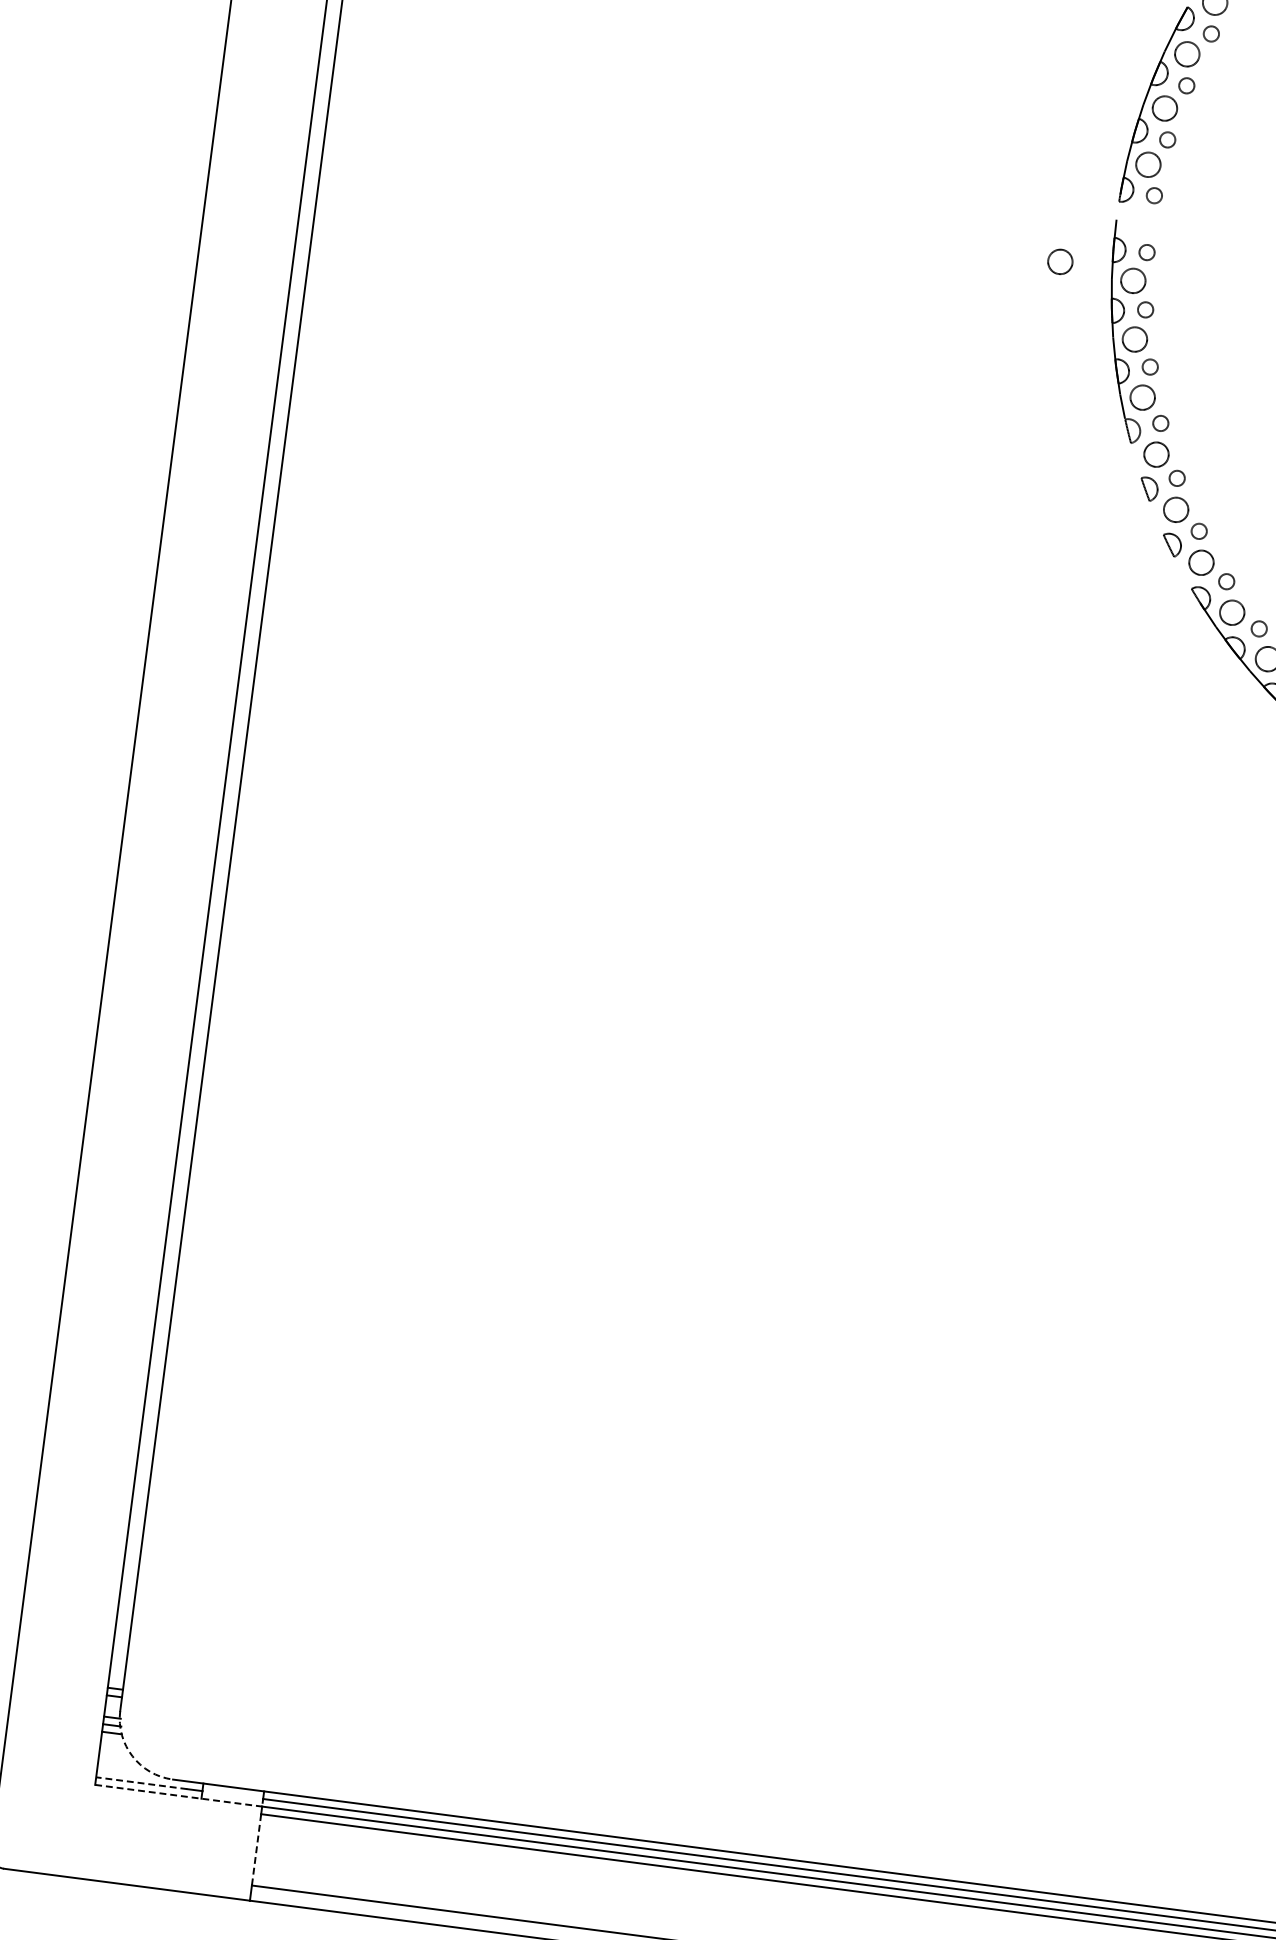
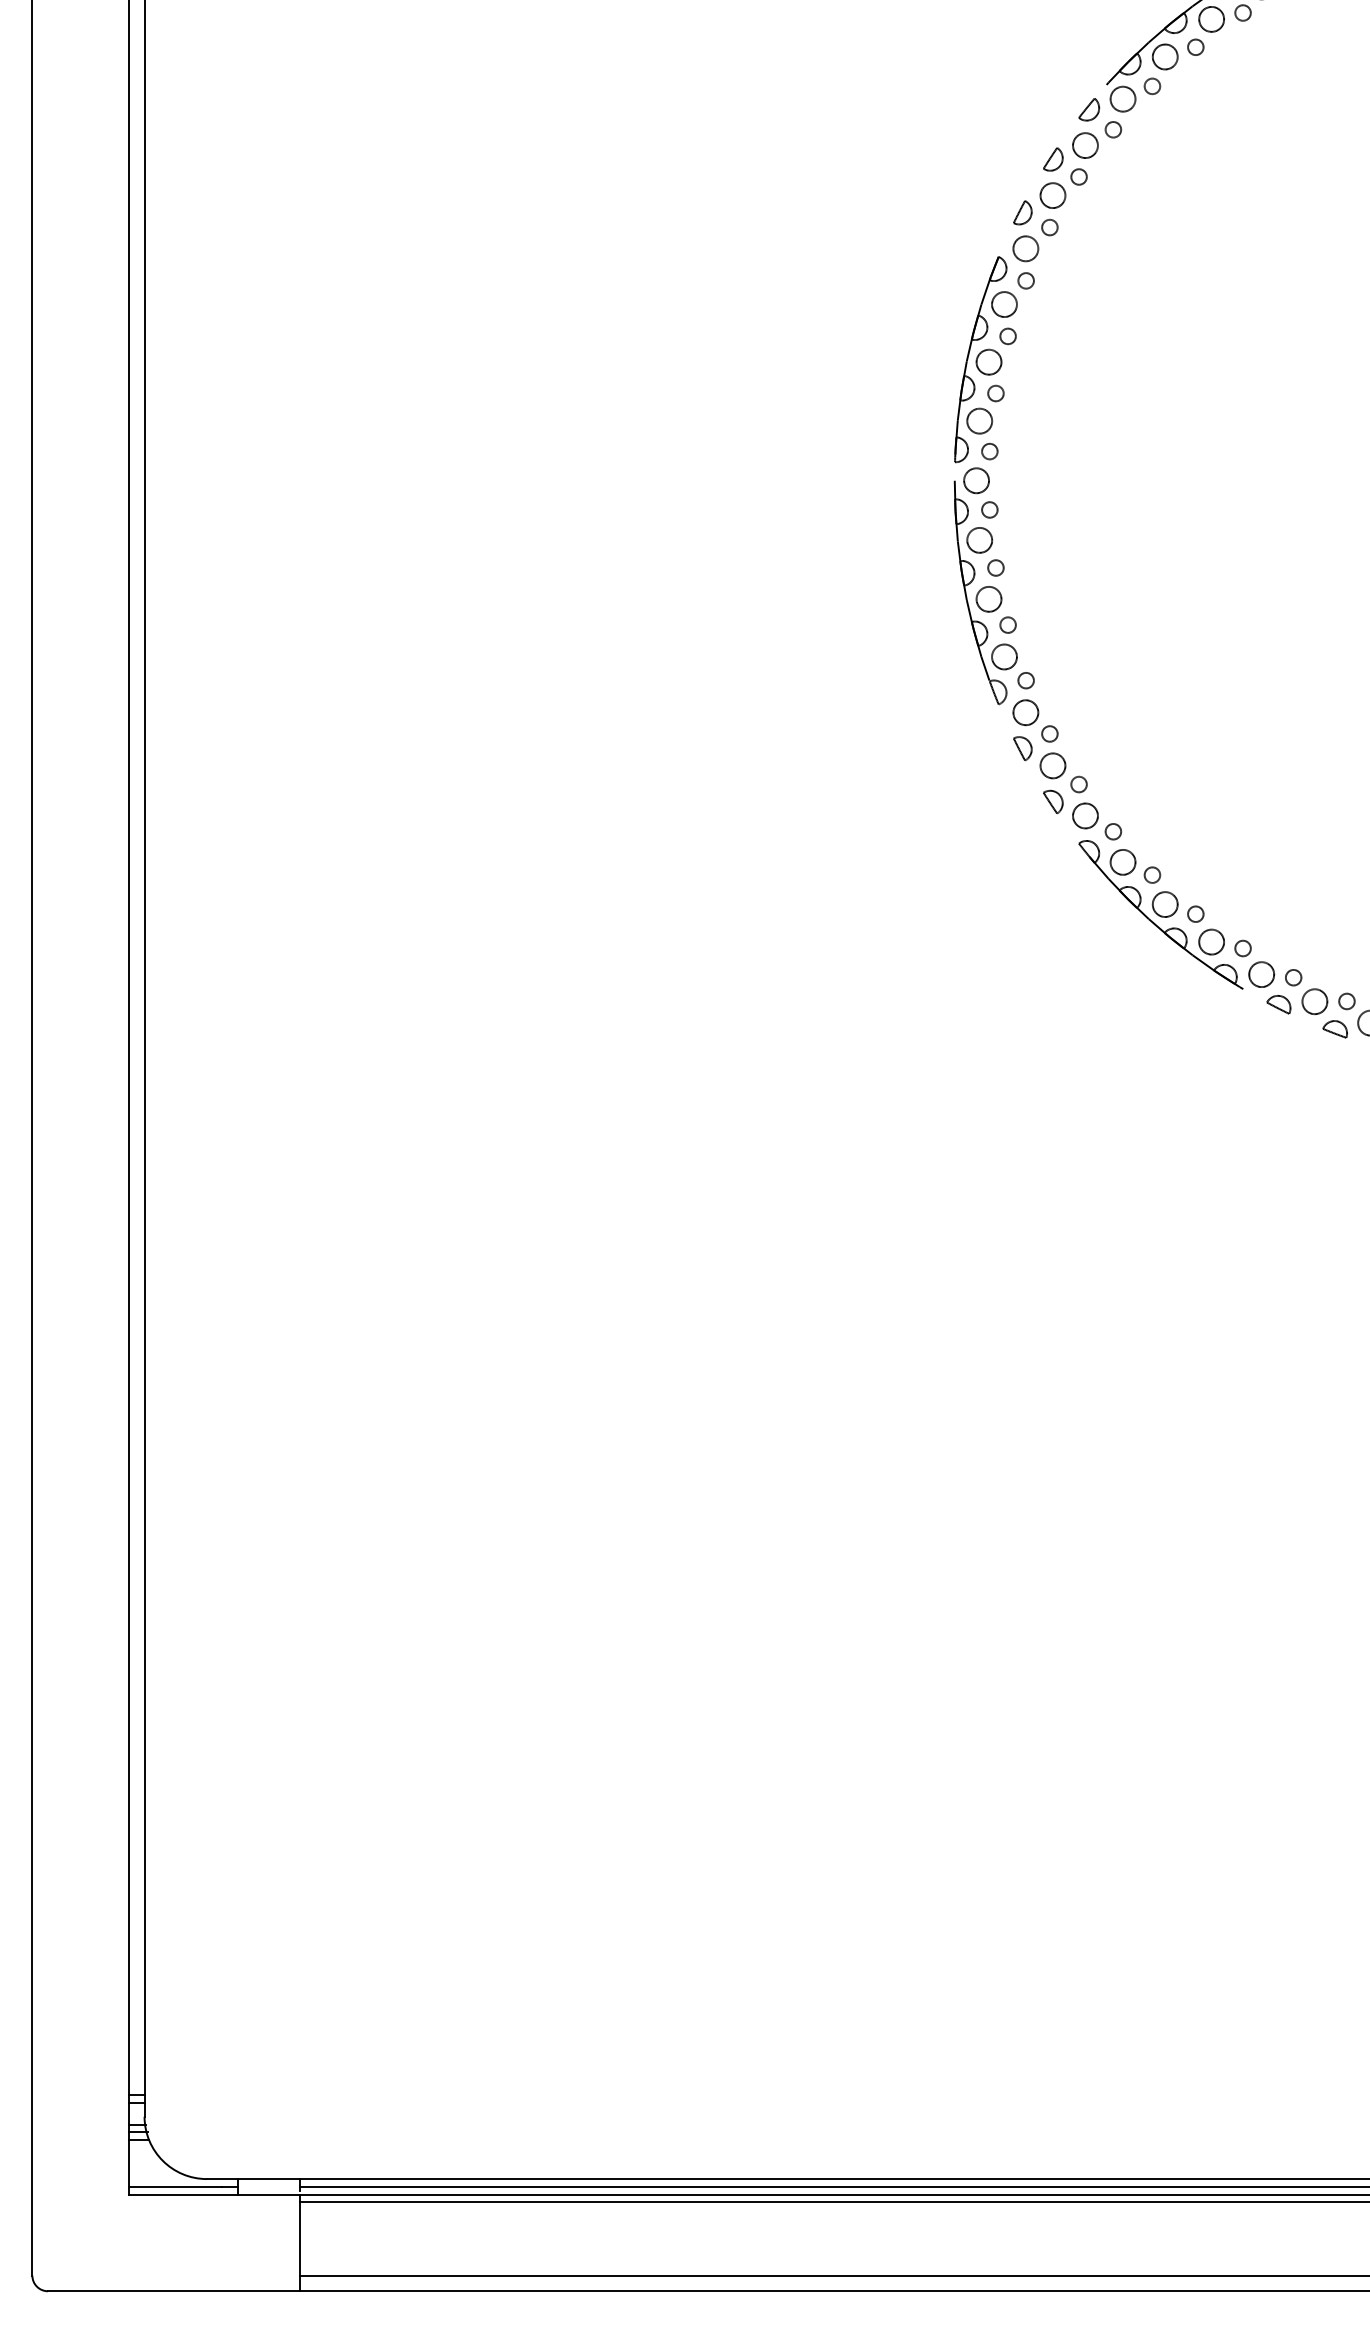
part: (1060, 261) -> (976, 480), moved
arc: (132, 1755) -> (162, 2160), dashed -> solid
line: (141, 1782) -> (175, 2186), dashed -> solid
line: (178, 1795) -> (214, 2194), dashed -> solid
line: (256, 1850) -> (300, 2239), dashed -> solid

